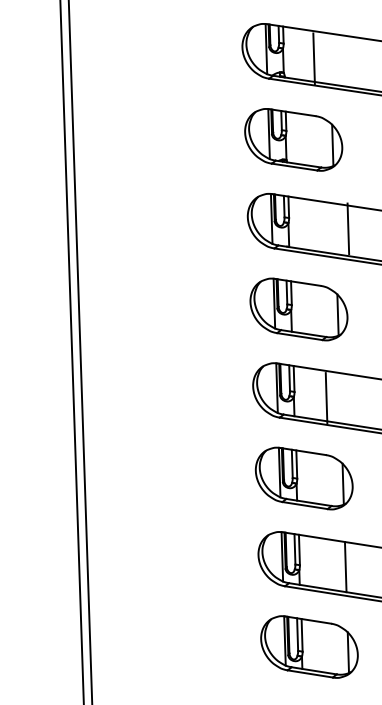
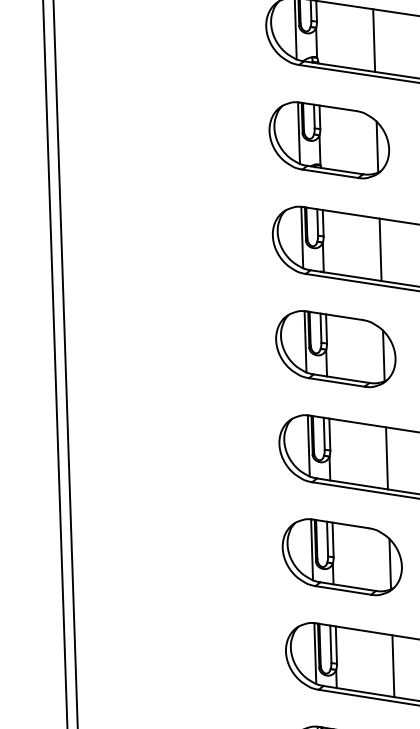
line: (313, 58) -> (373, 40), moved
line: (348, 228) -> (380, 249), moved
line: (326, 398) -> (386, 458), moved

